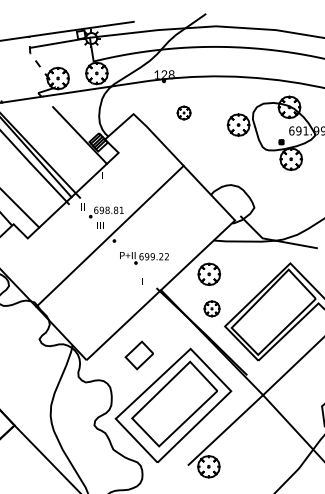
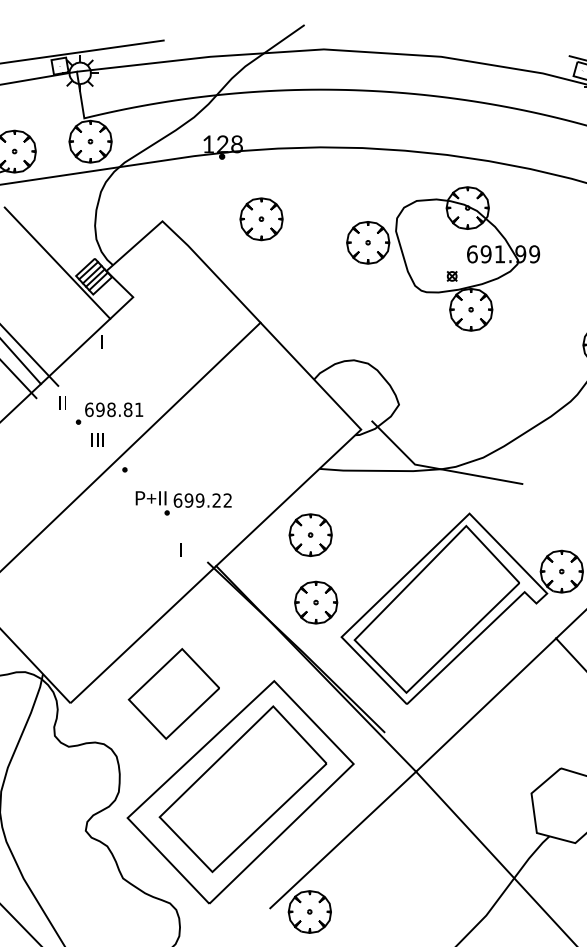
part: (183, 112) -> (260, 218), size x1.67
part: (211, 308) -> (315, 601), size x1.43
part: (139, 355) -> (174, 694), size x1.67

